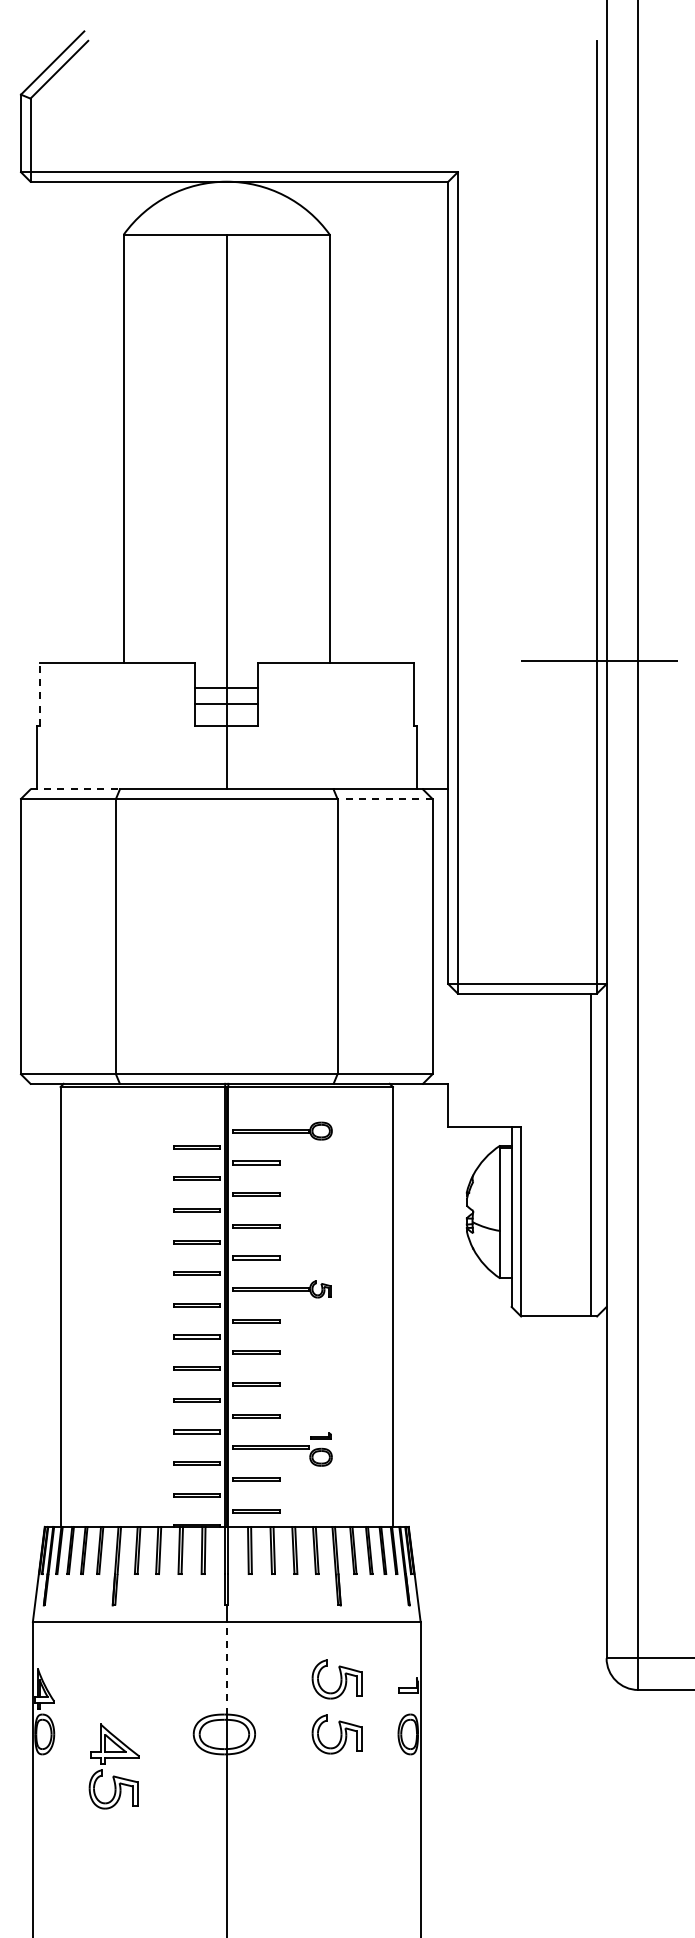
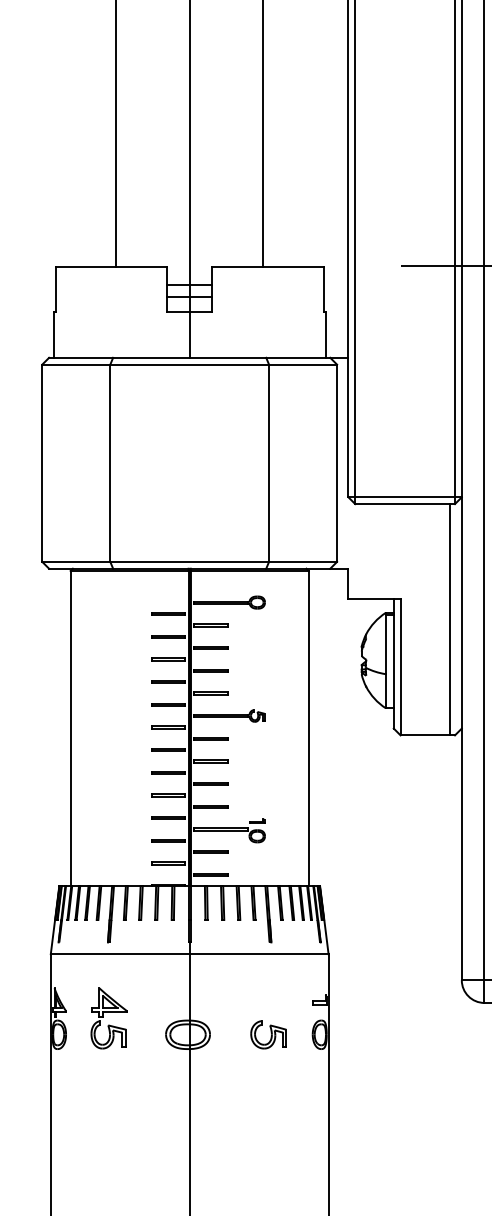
line: (39, 694) -> (55, 289), dashed -> solid
line: (75, 789) -> (81, 357), dashed -> solid
line: (384, 798) -> (302, 364), dashed -> solid
line: (226, 1667) -> (189, 986), dashed -> solid
part: (336, 1679) -> (268, 995), removed
part: (113, 1758) -> (108, 1012), moved

